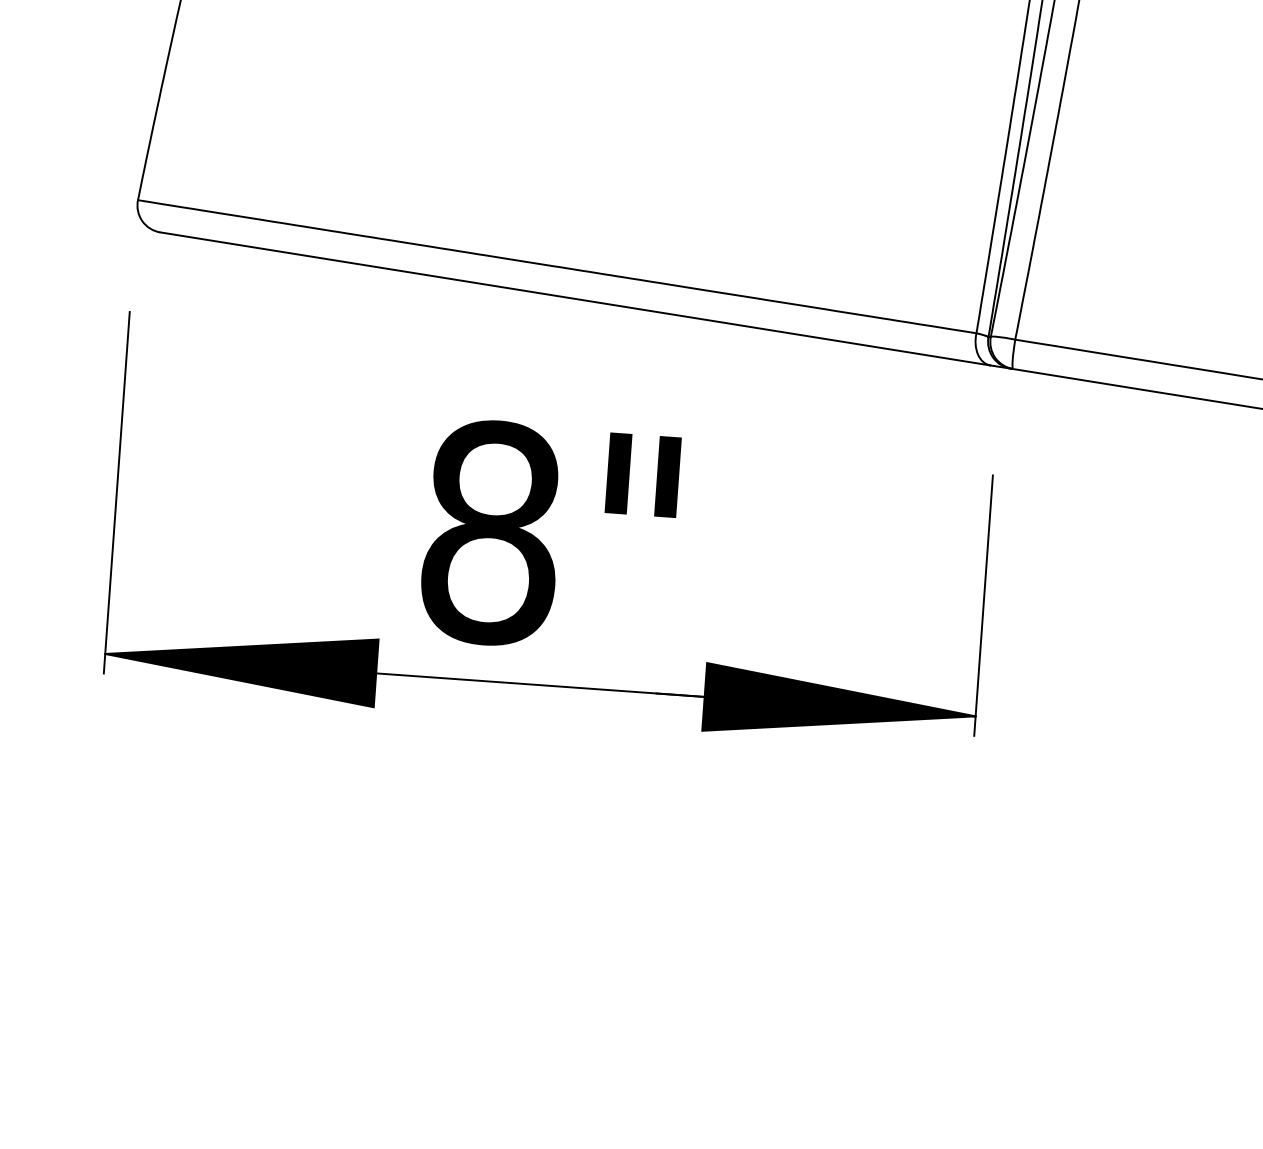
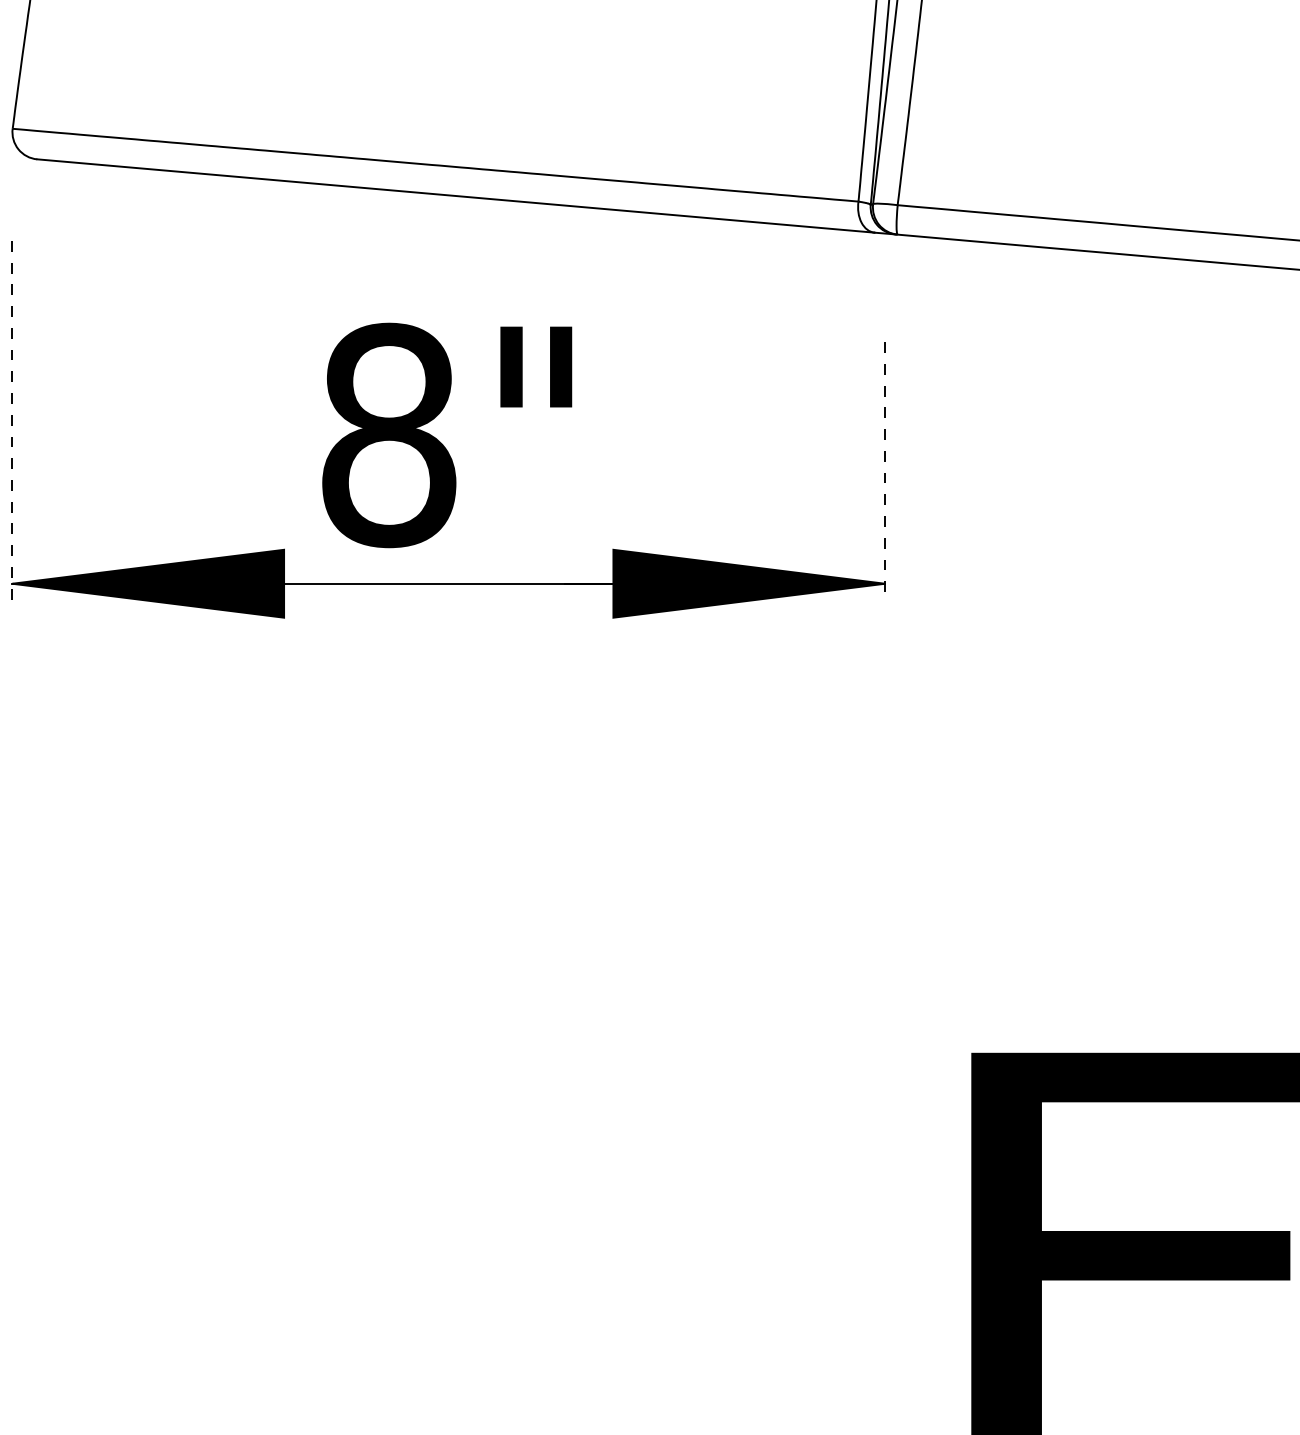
line: (116, 493) -> (12, 422), solid -> dashed
line: (984, 605) -> (885, 472), solid -> dashed

